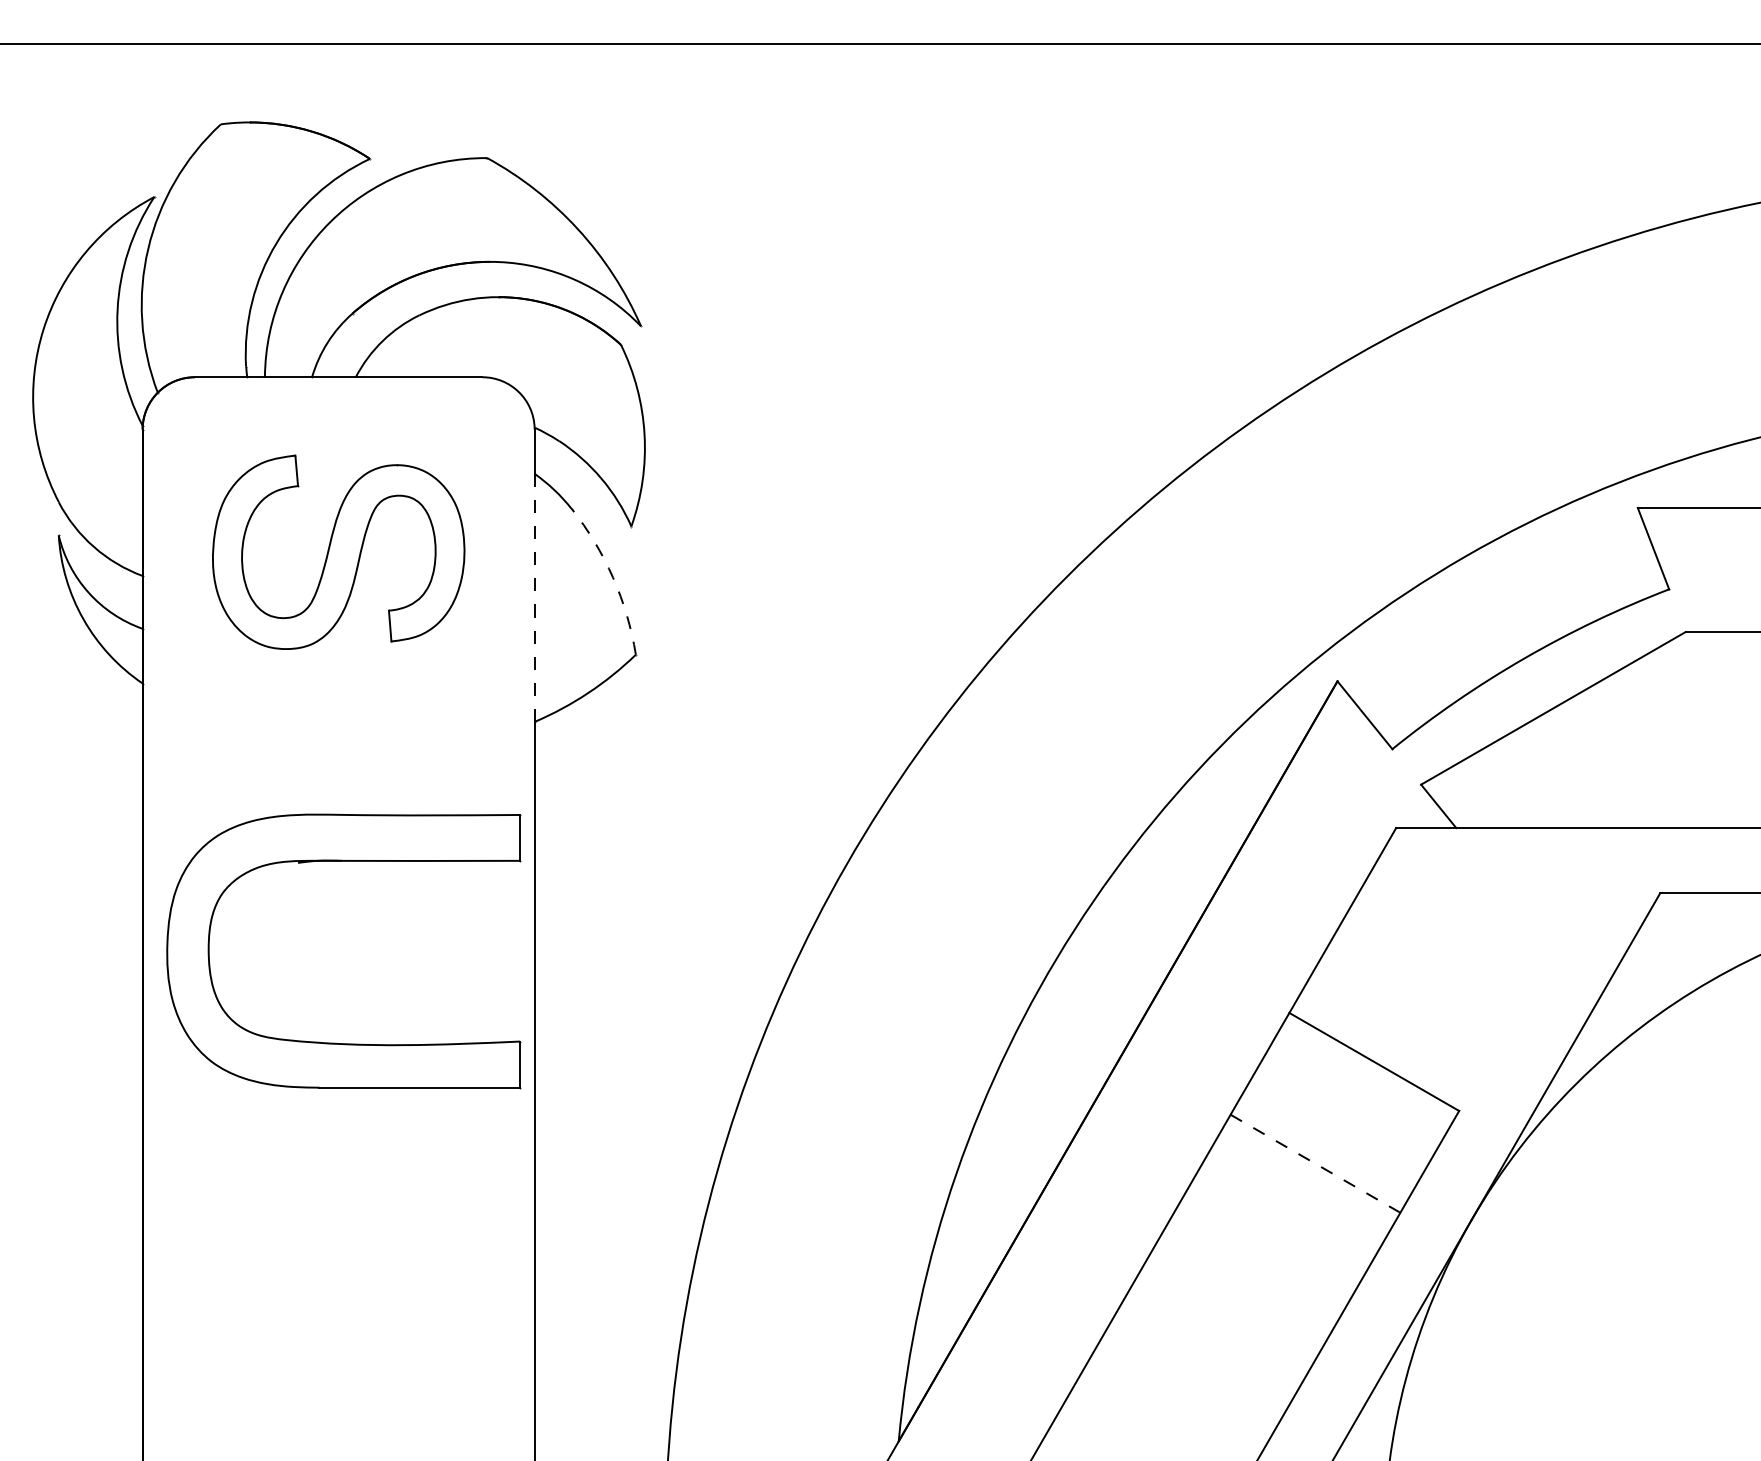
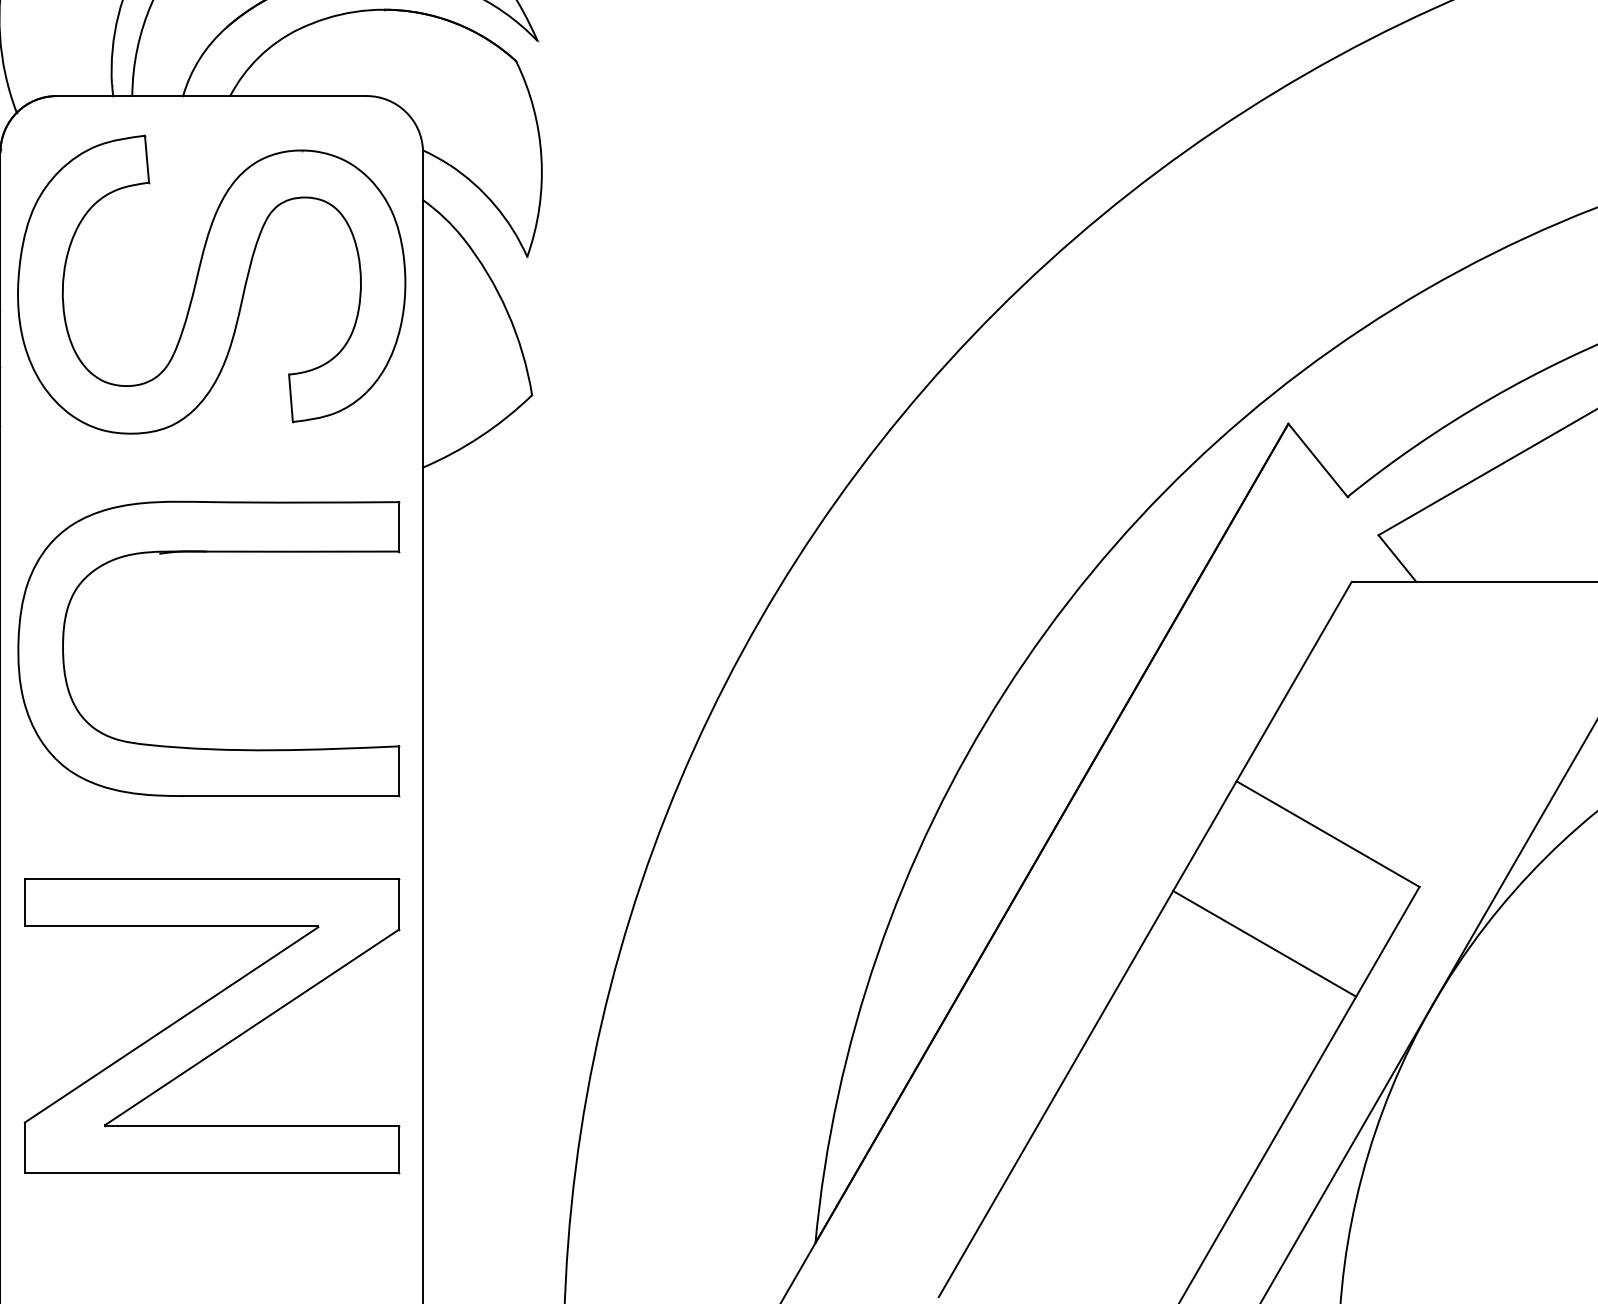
part: (338, 552) -> (211, 284), size x1.43
arc: (613, 577) -> (508, 311), dashed -> solid
line: (534, 598) -> (422, 334), dashed -> solid
part: (343, 861) -> (208, 552), moved
line: (1315, 1163) -> (1264, 943), dashed -> solid
part: (338, 1240) -> (211, 1026), added

